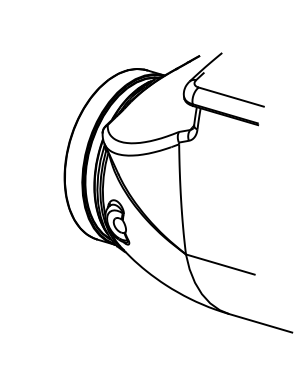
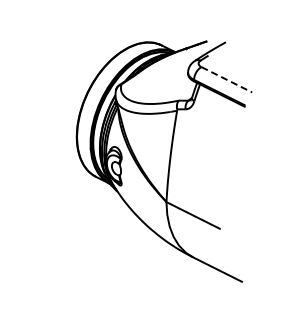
line: (232, 96) -> (227, 79), solid -> dashed

